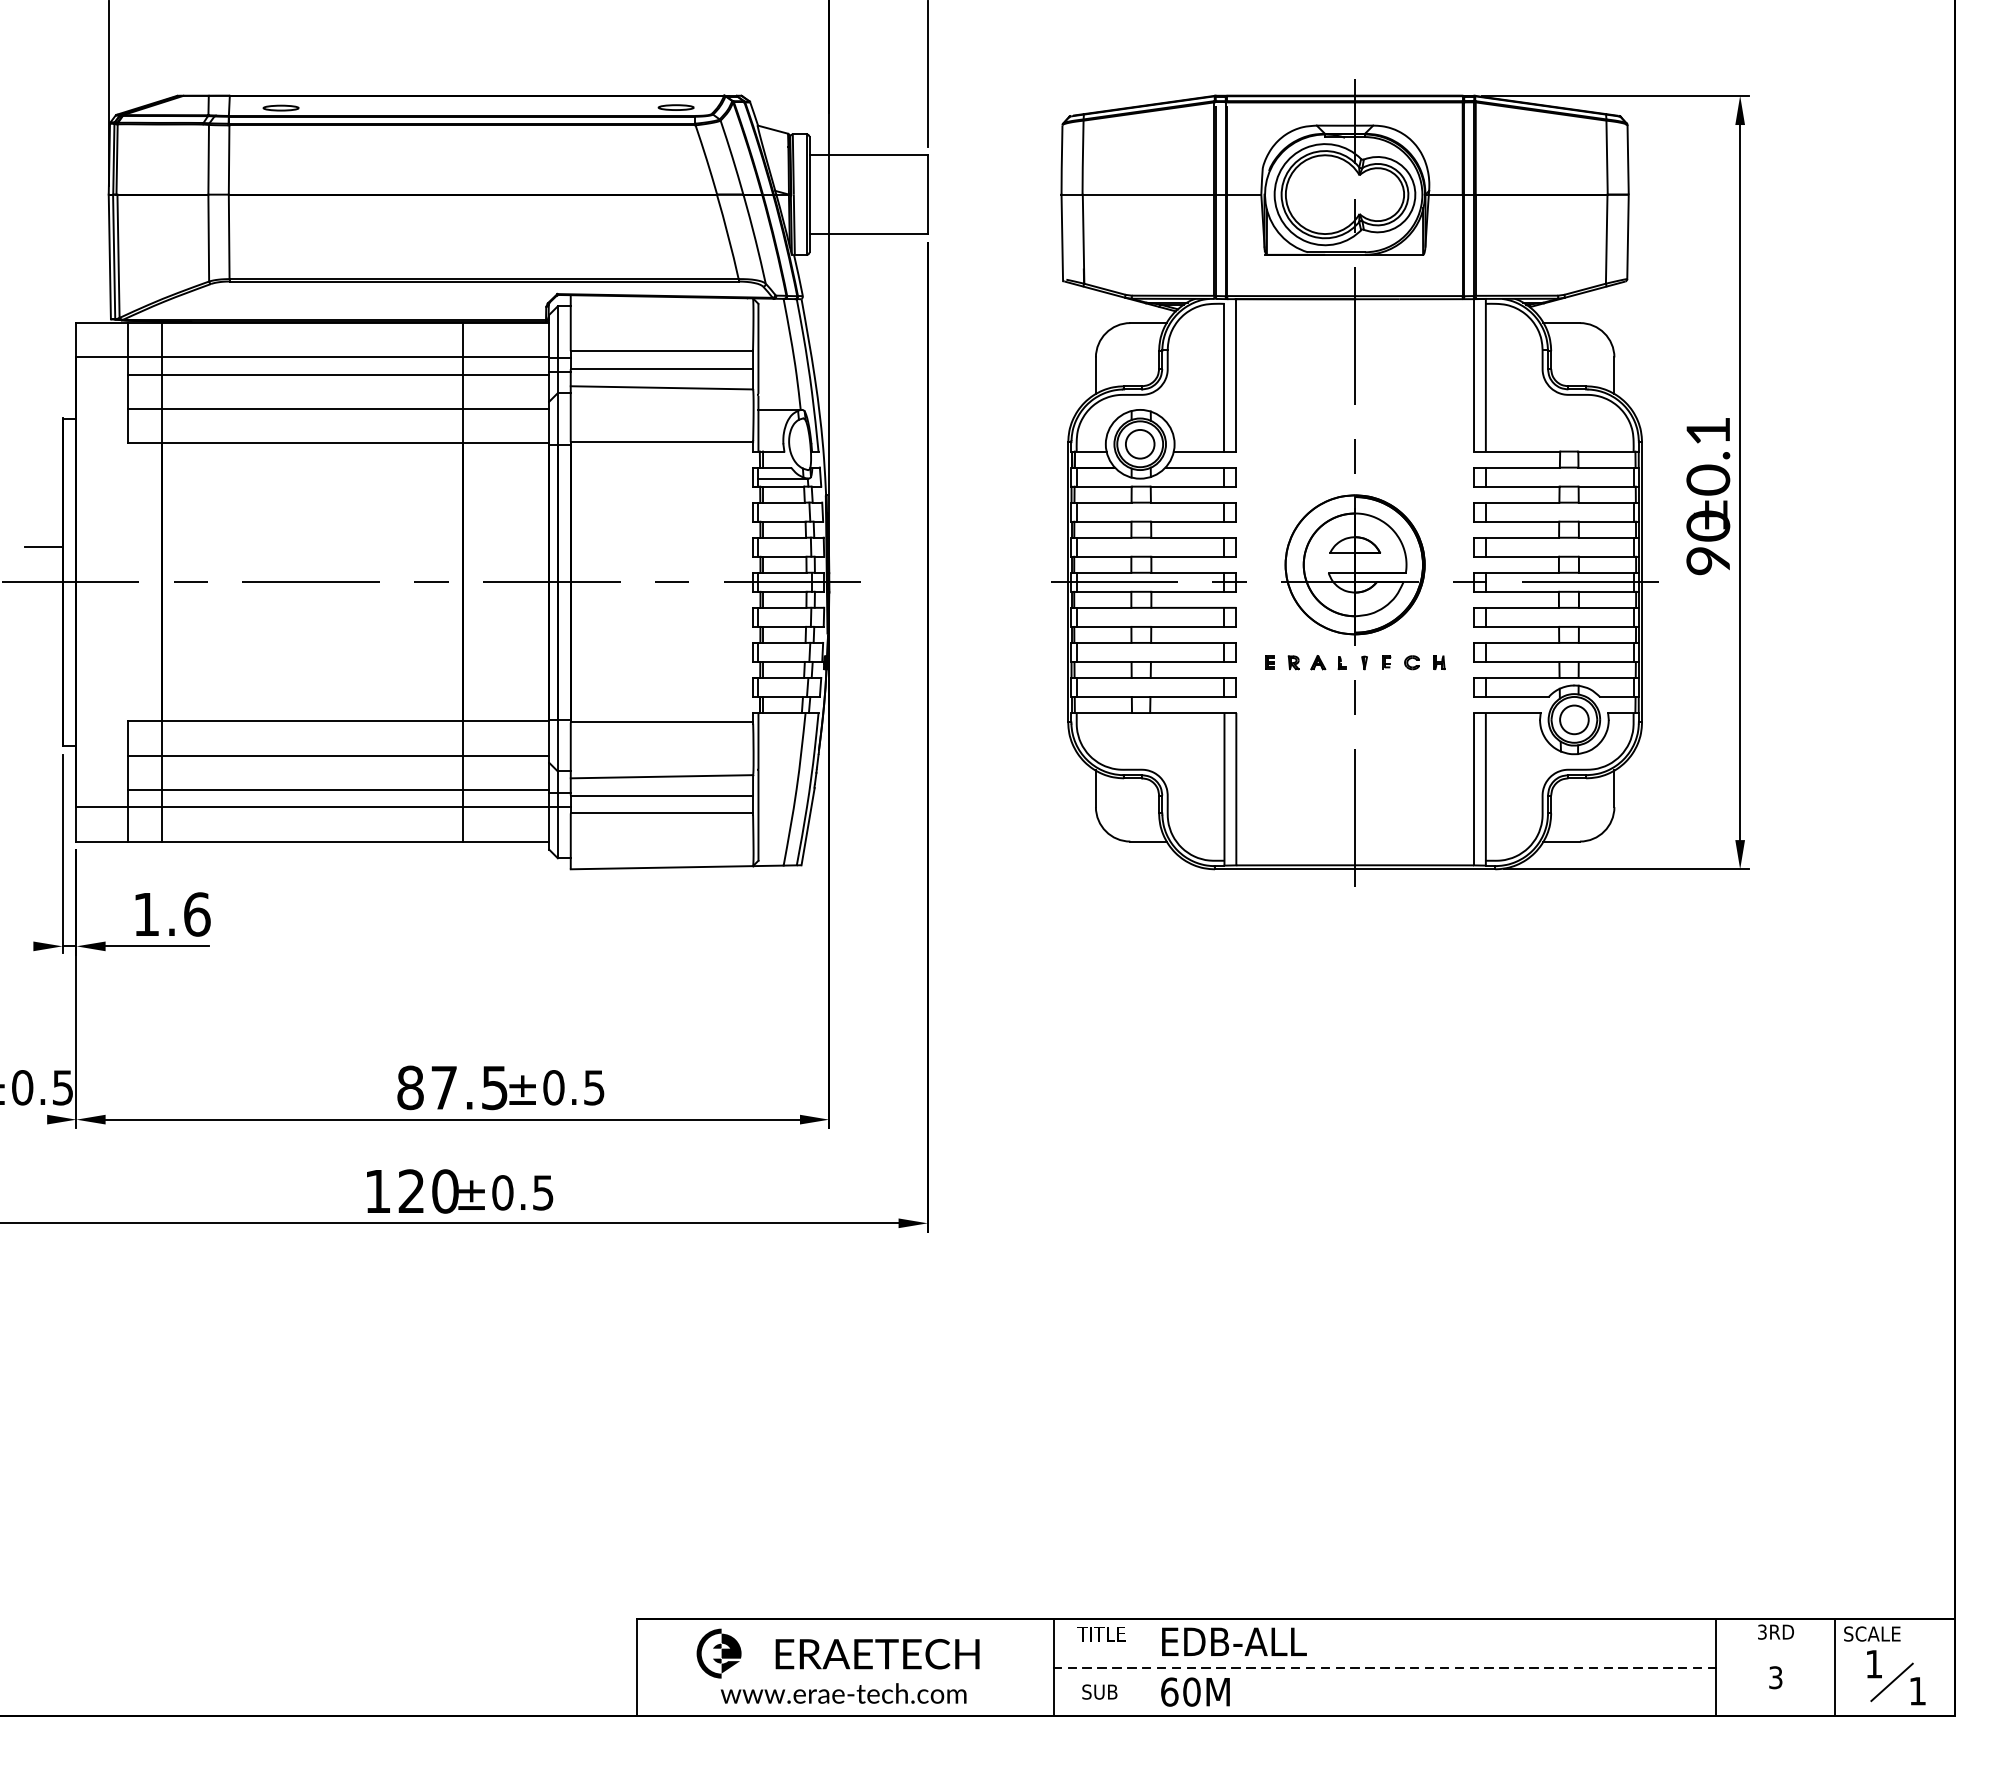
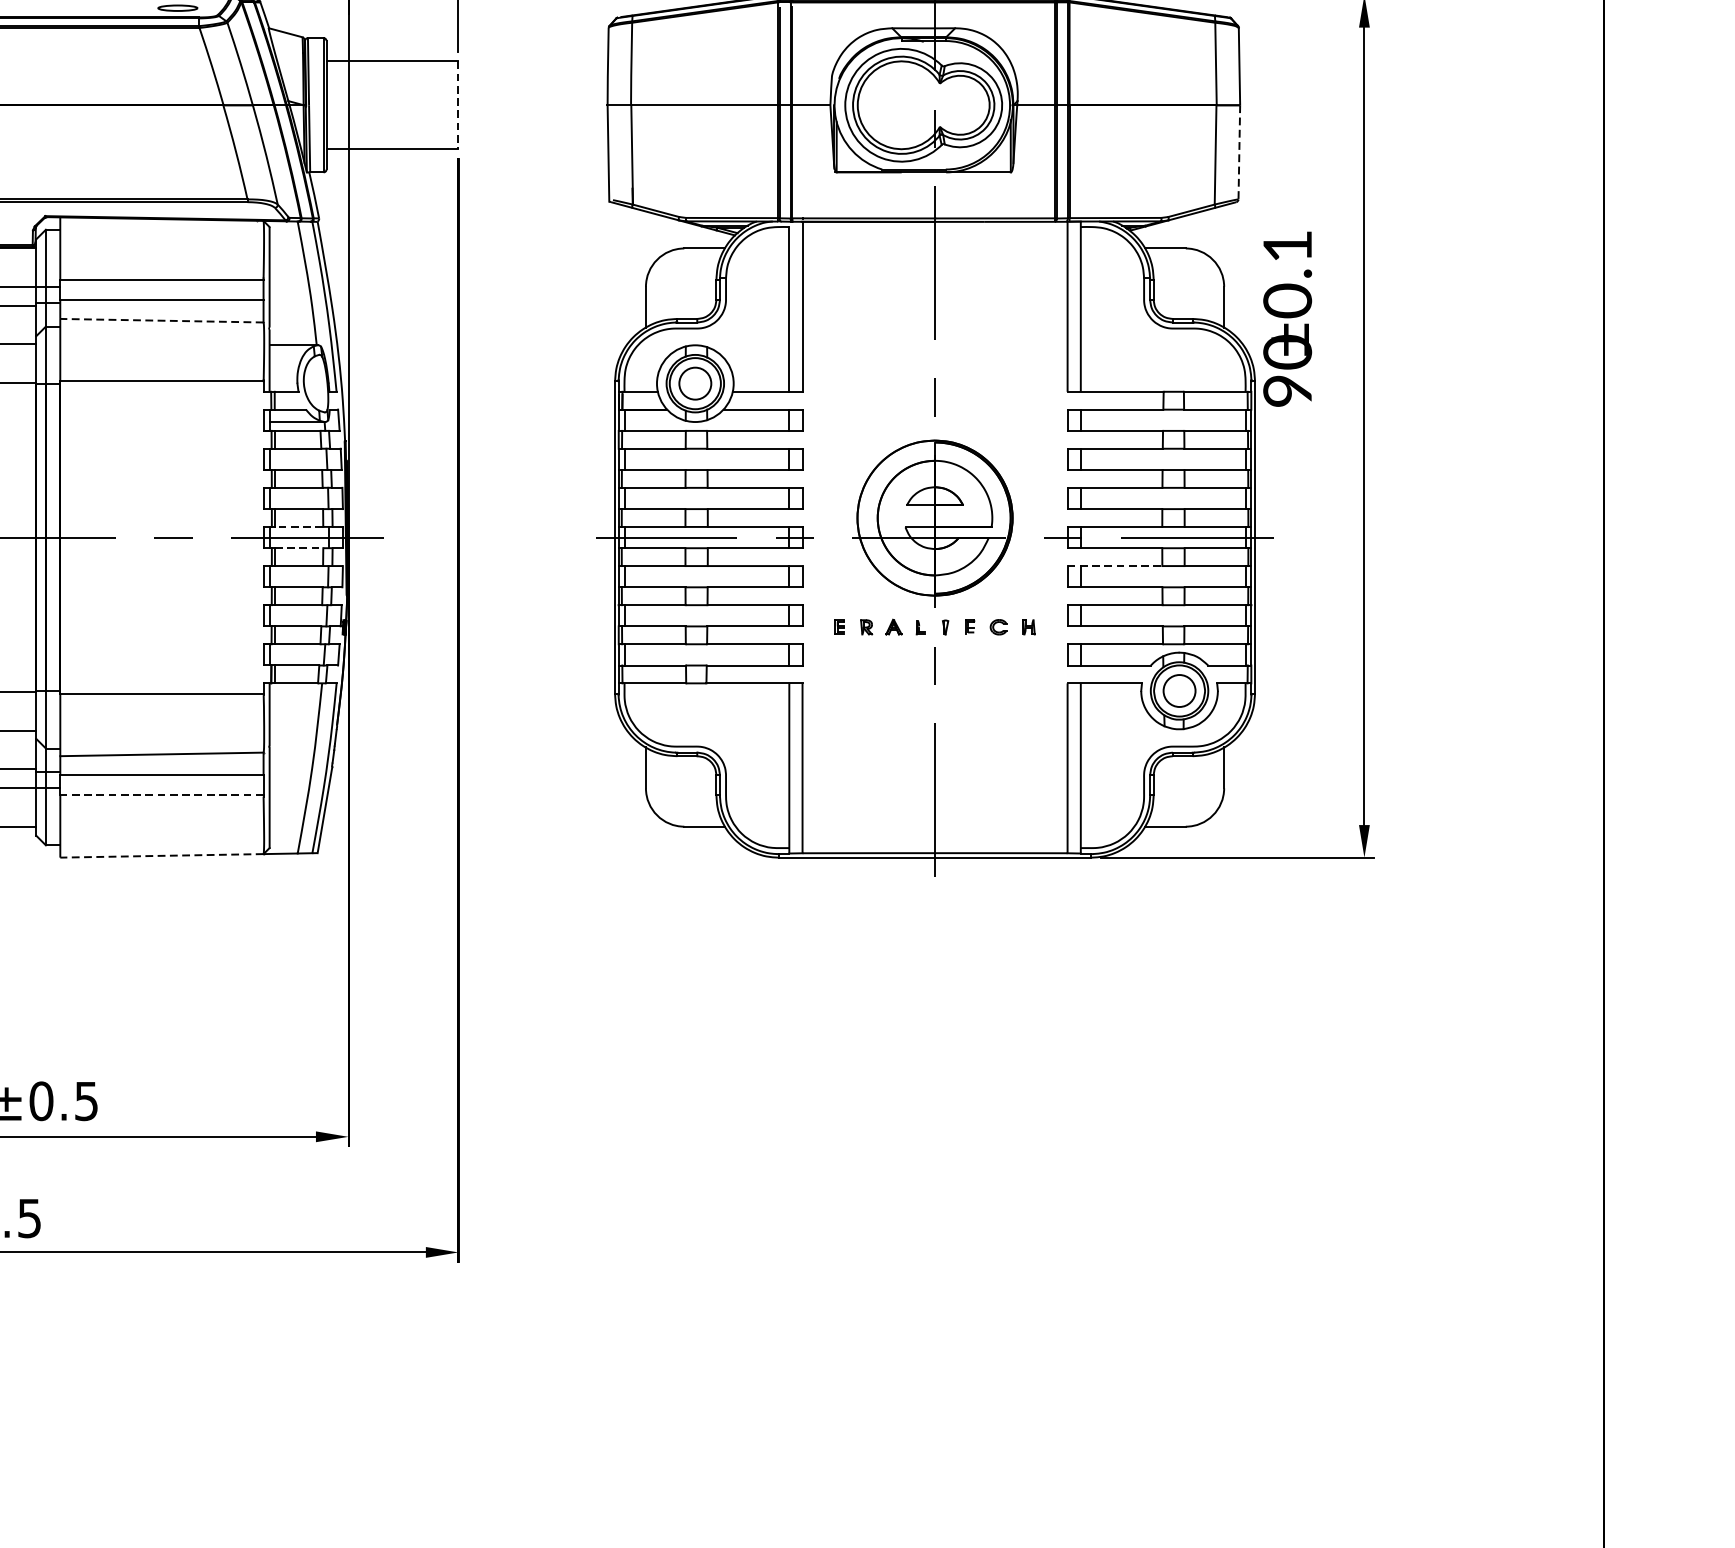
line: (927, 195) -> (458, 106), solid -> dashed
line: (1628, 237) -> (1239, 153), solid -> dashed
line: (661, 387) -> (161, 320), solid -> dashed
text: (1708, 496) -> (1287, 319), moved
line: (784, 572) -> (298, 526), solid -> dashed
line: (784, 591) -> (298, 547), solid -> dashed
line: (1516, 607) -> (1114, 565), solid -> dashed
line: (661, 813) -> (161, 795), solid -> dashed
line: (661, 867) -> (161, 855), solid -> dashed

